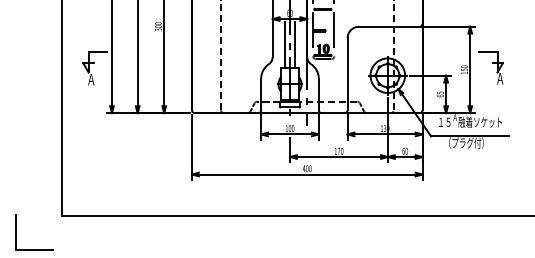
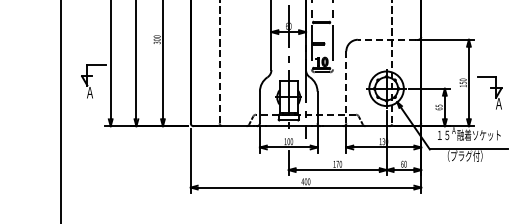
line: (387, 26) -> (386, 39), solid -> dashed
line: (285, 44) -> (284, 57), removed
line: (294, 44) -> (293, 57), removed
part: (490, 67) -> (489, 92), moved
line: (347, 74) -> (346, 87), solid -> dashed

